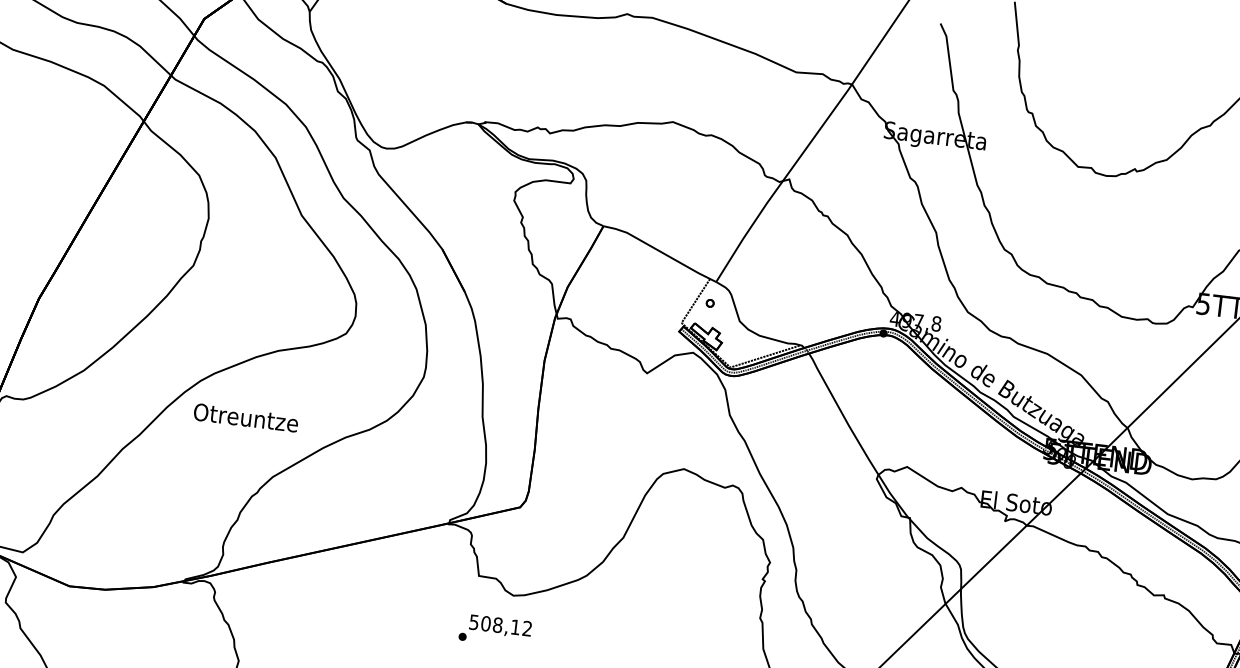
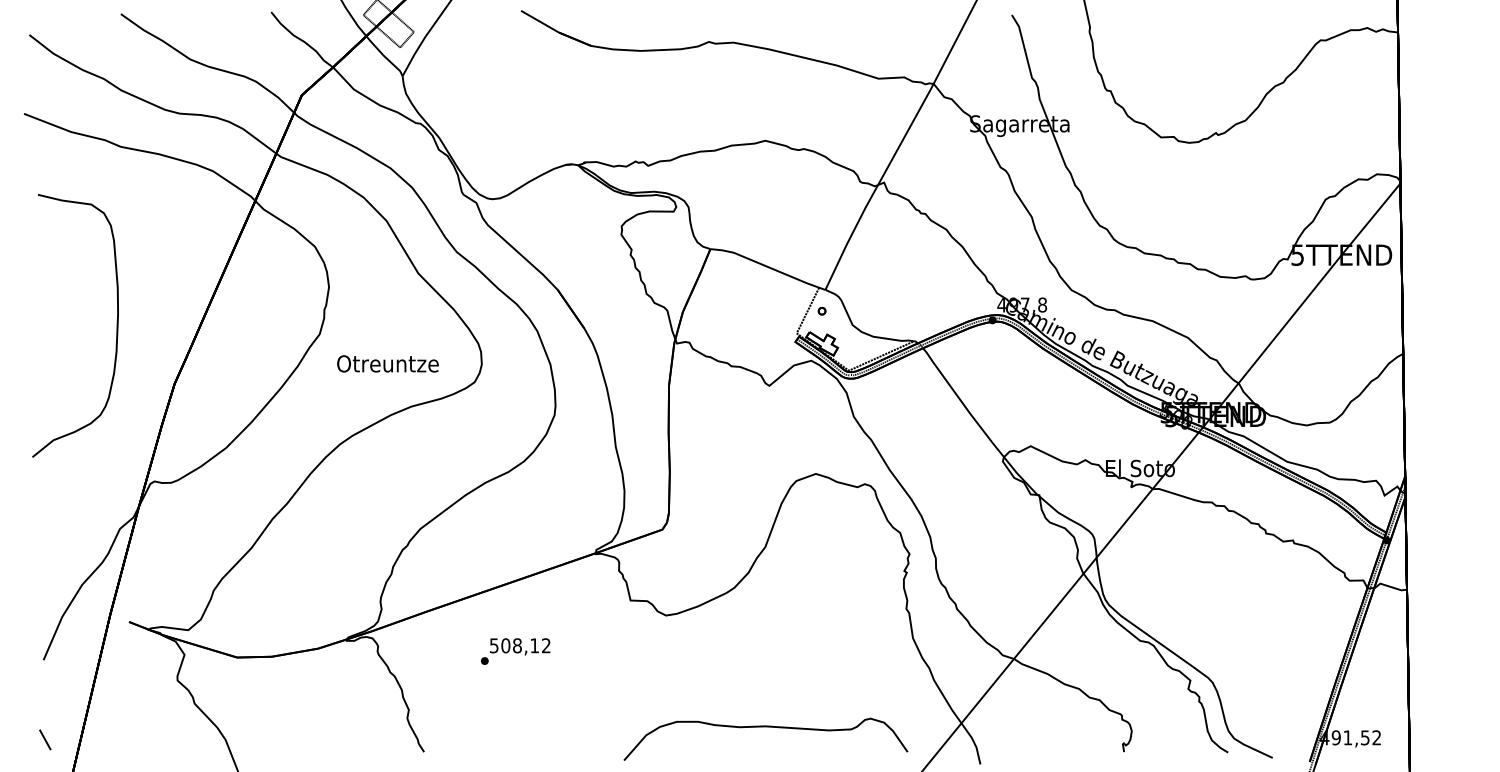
text: (245, 417) -> (387, 363), moved
text: (495, 630) -> (515, 651), moved

